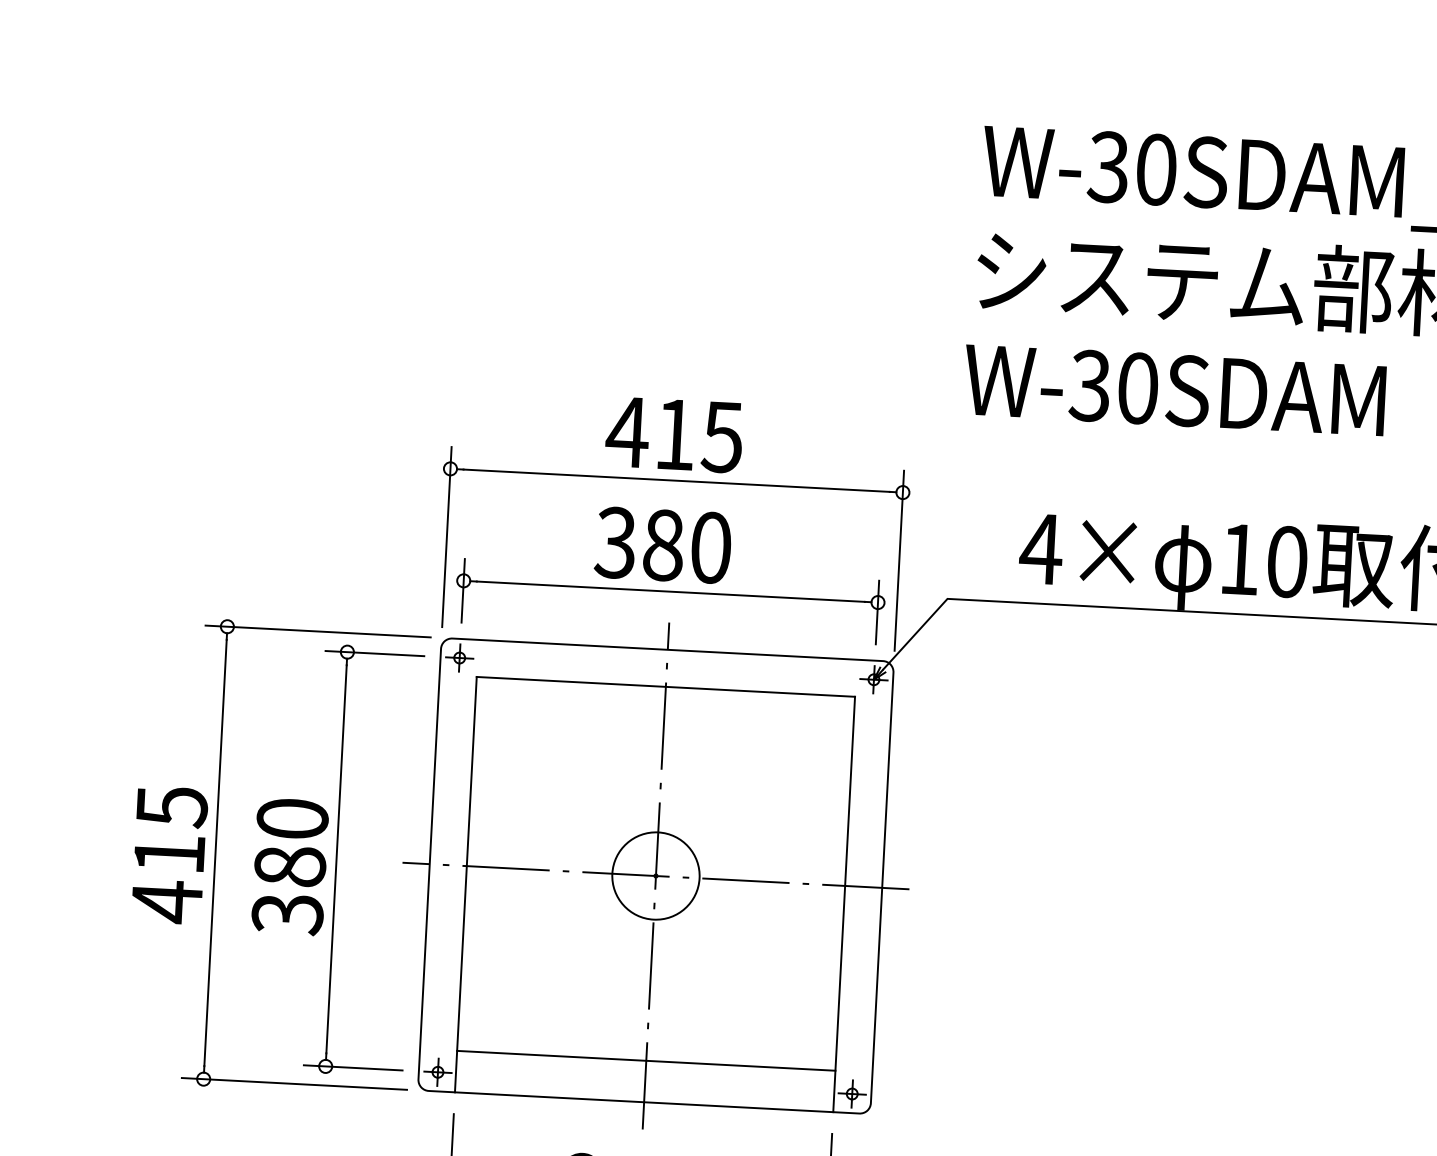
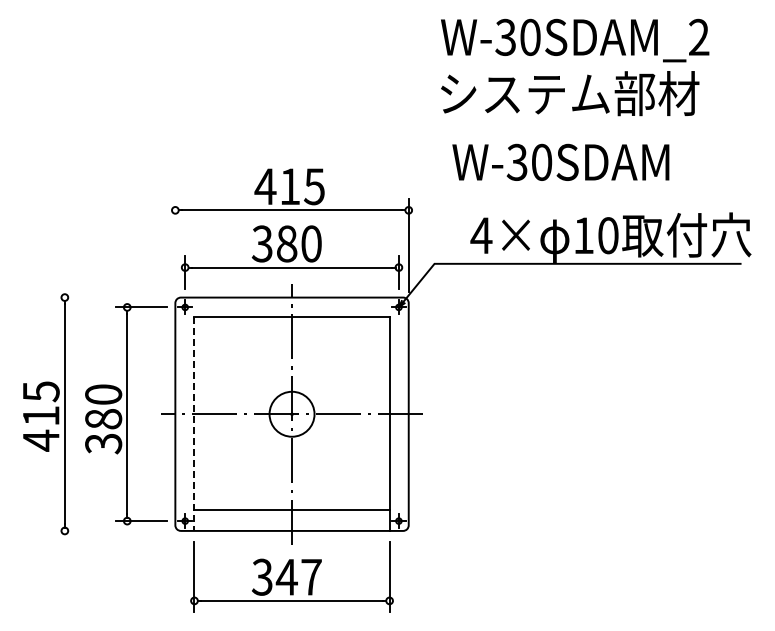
text: (1174, 388) -> (560, 161), moved
line: (447, 537) -> (175, 245), removed
line: (317, 631) -> (111, 297), removed
line: (465, 885) -> (194, 424), solid -> dashed
line: (294, 1083) -> (111, 530), removed

